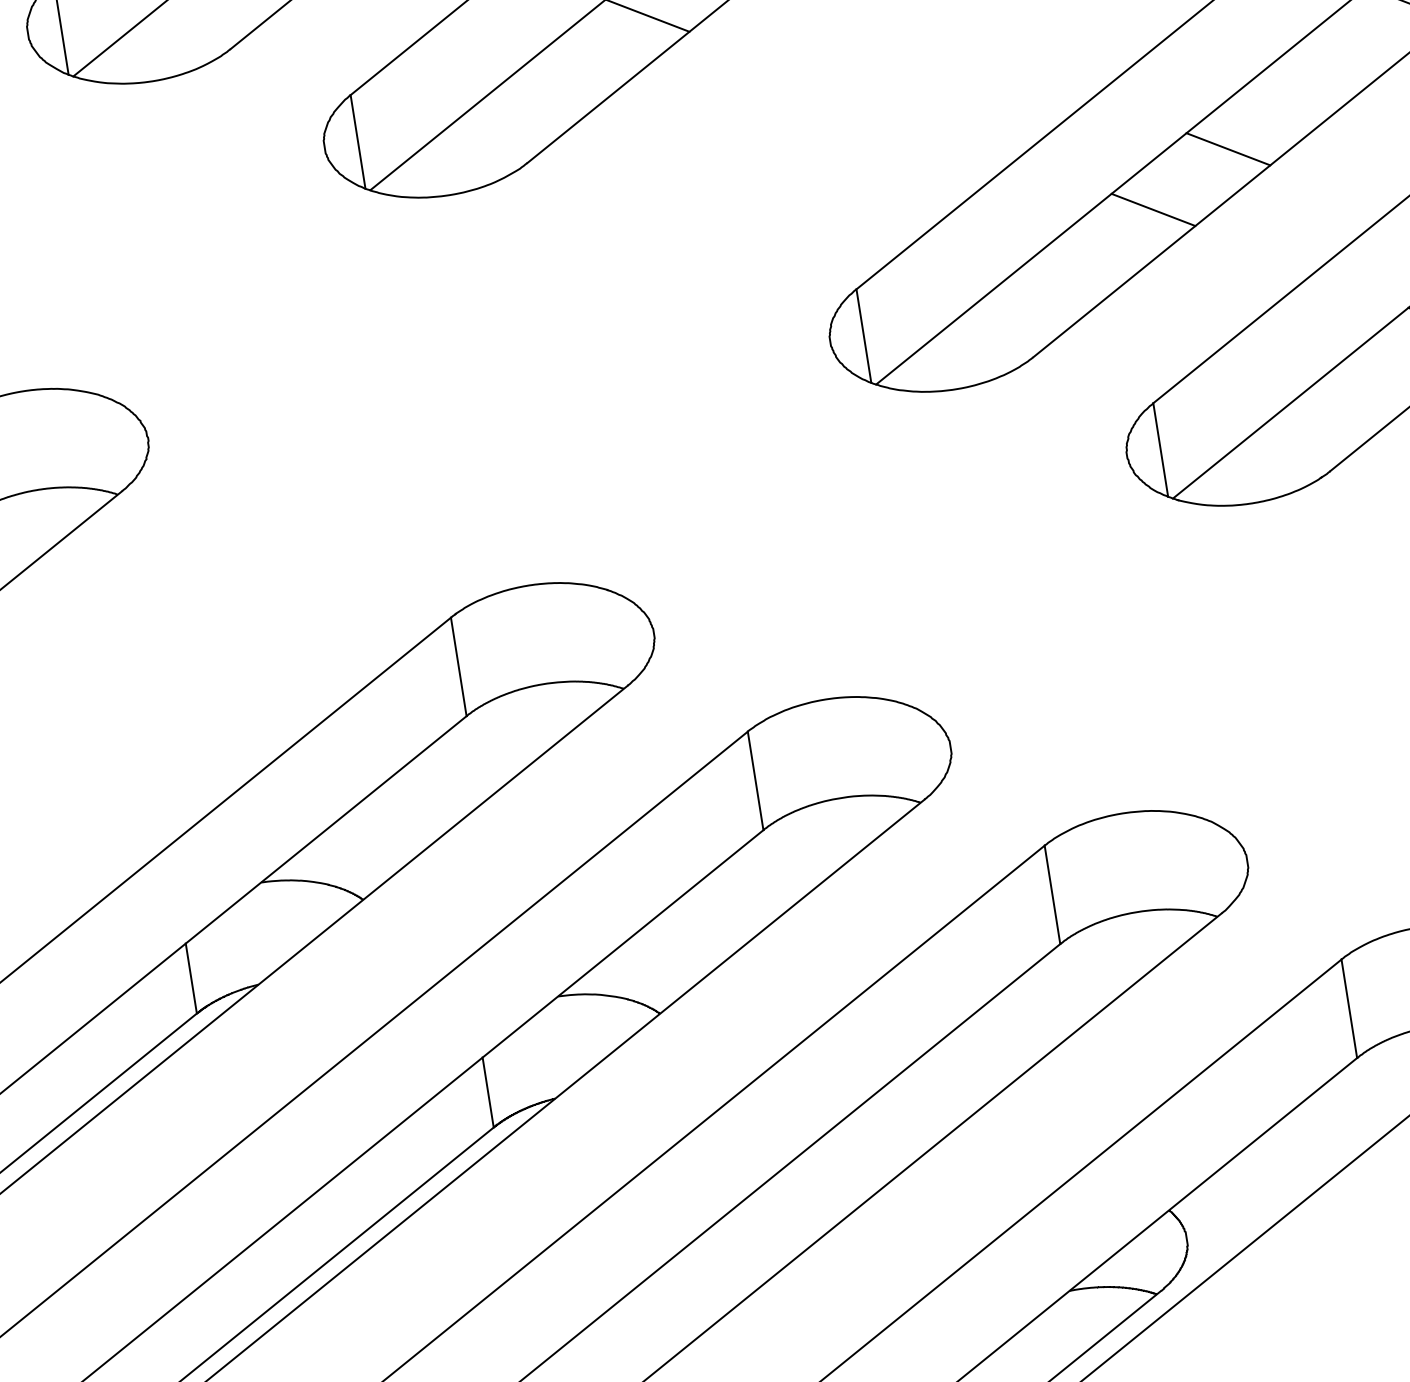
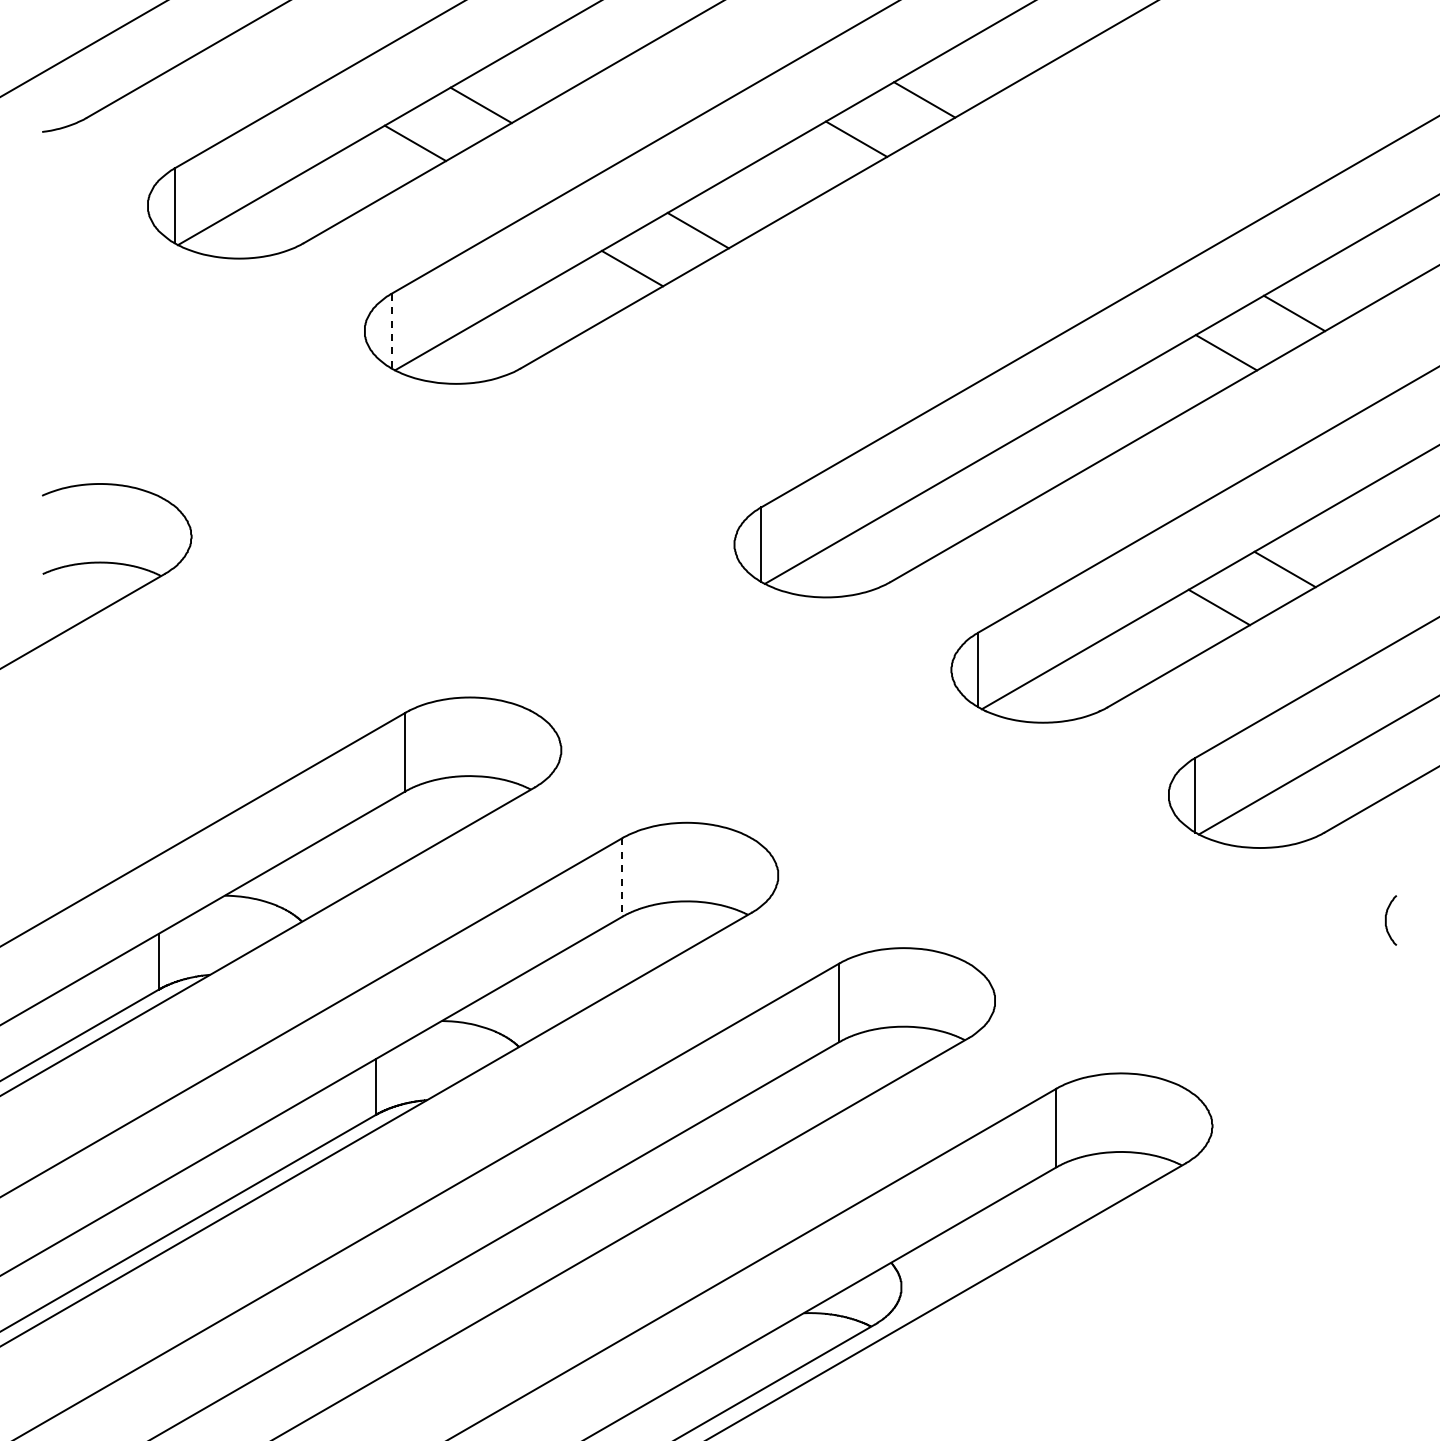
line: (358, 142) -> (391, 331), solid -> dashed
line: (1227, 148) -> (1067, 443), removed
line: (1152, 209) -> (1001, 481), removed
line: (756, 782) -> (622, 878), solid -> dashed

